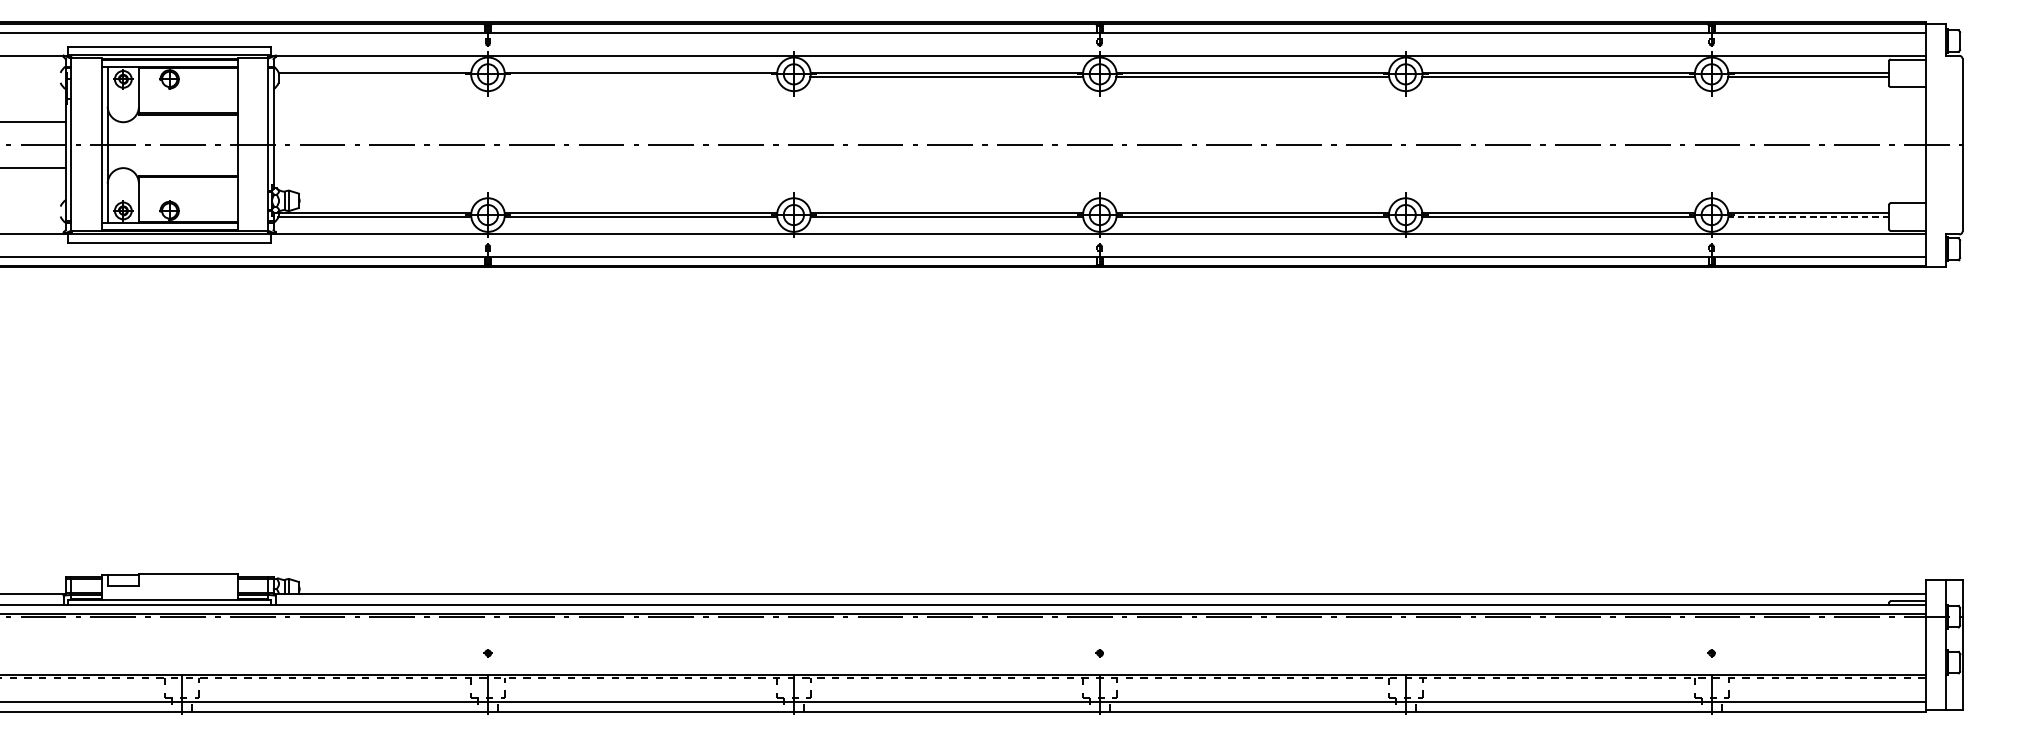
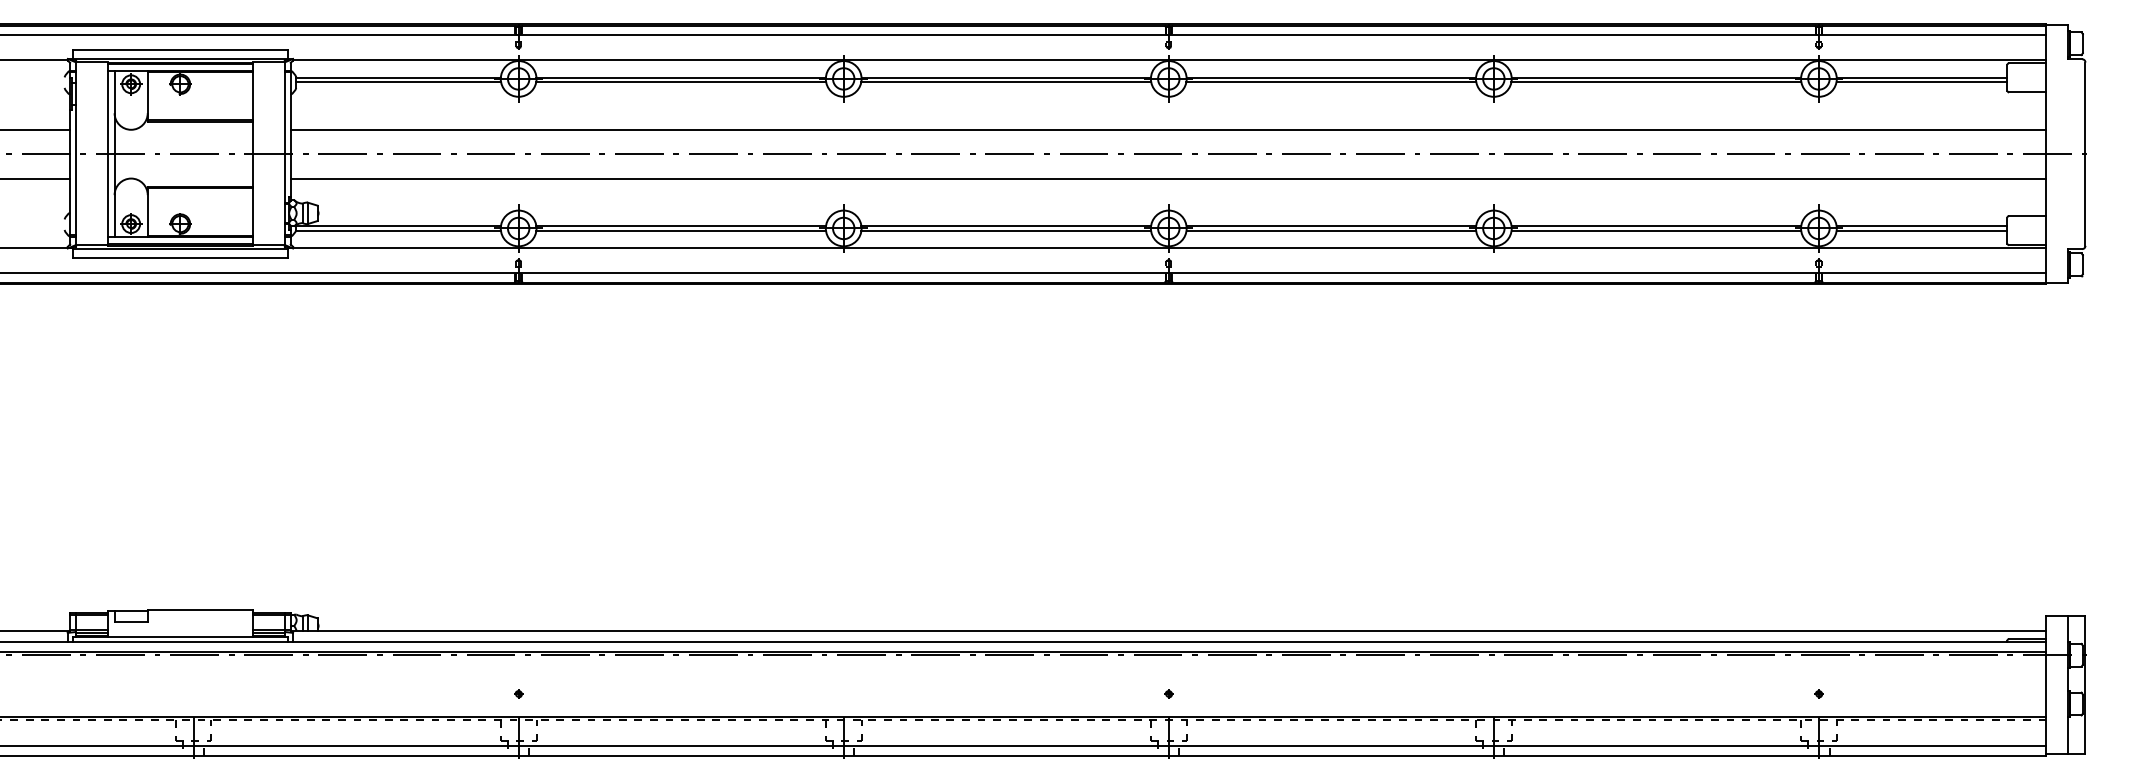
line: (374, 77) -> (398, 82), added
line: (641, 77) -> (681, 82), added
line: (1099, 121) -> (1168, 129), added
line: (1099, 168) -> (1168, 178), added
line: (1808, 216) -> (1921, 230), dashed -> solid

